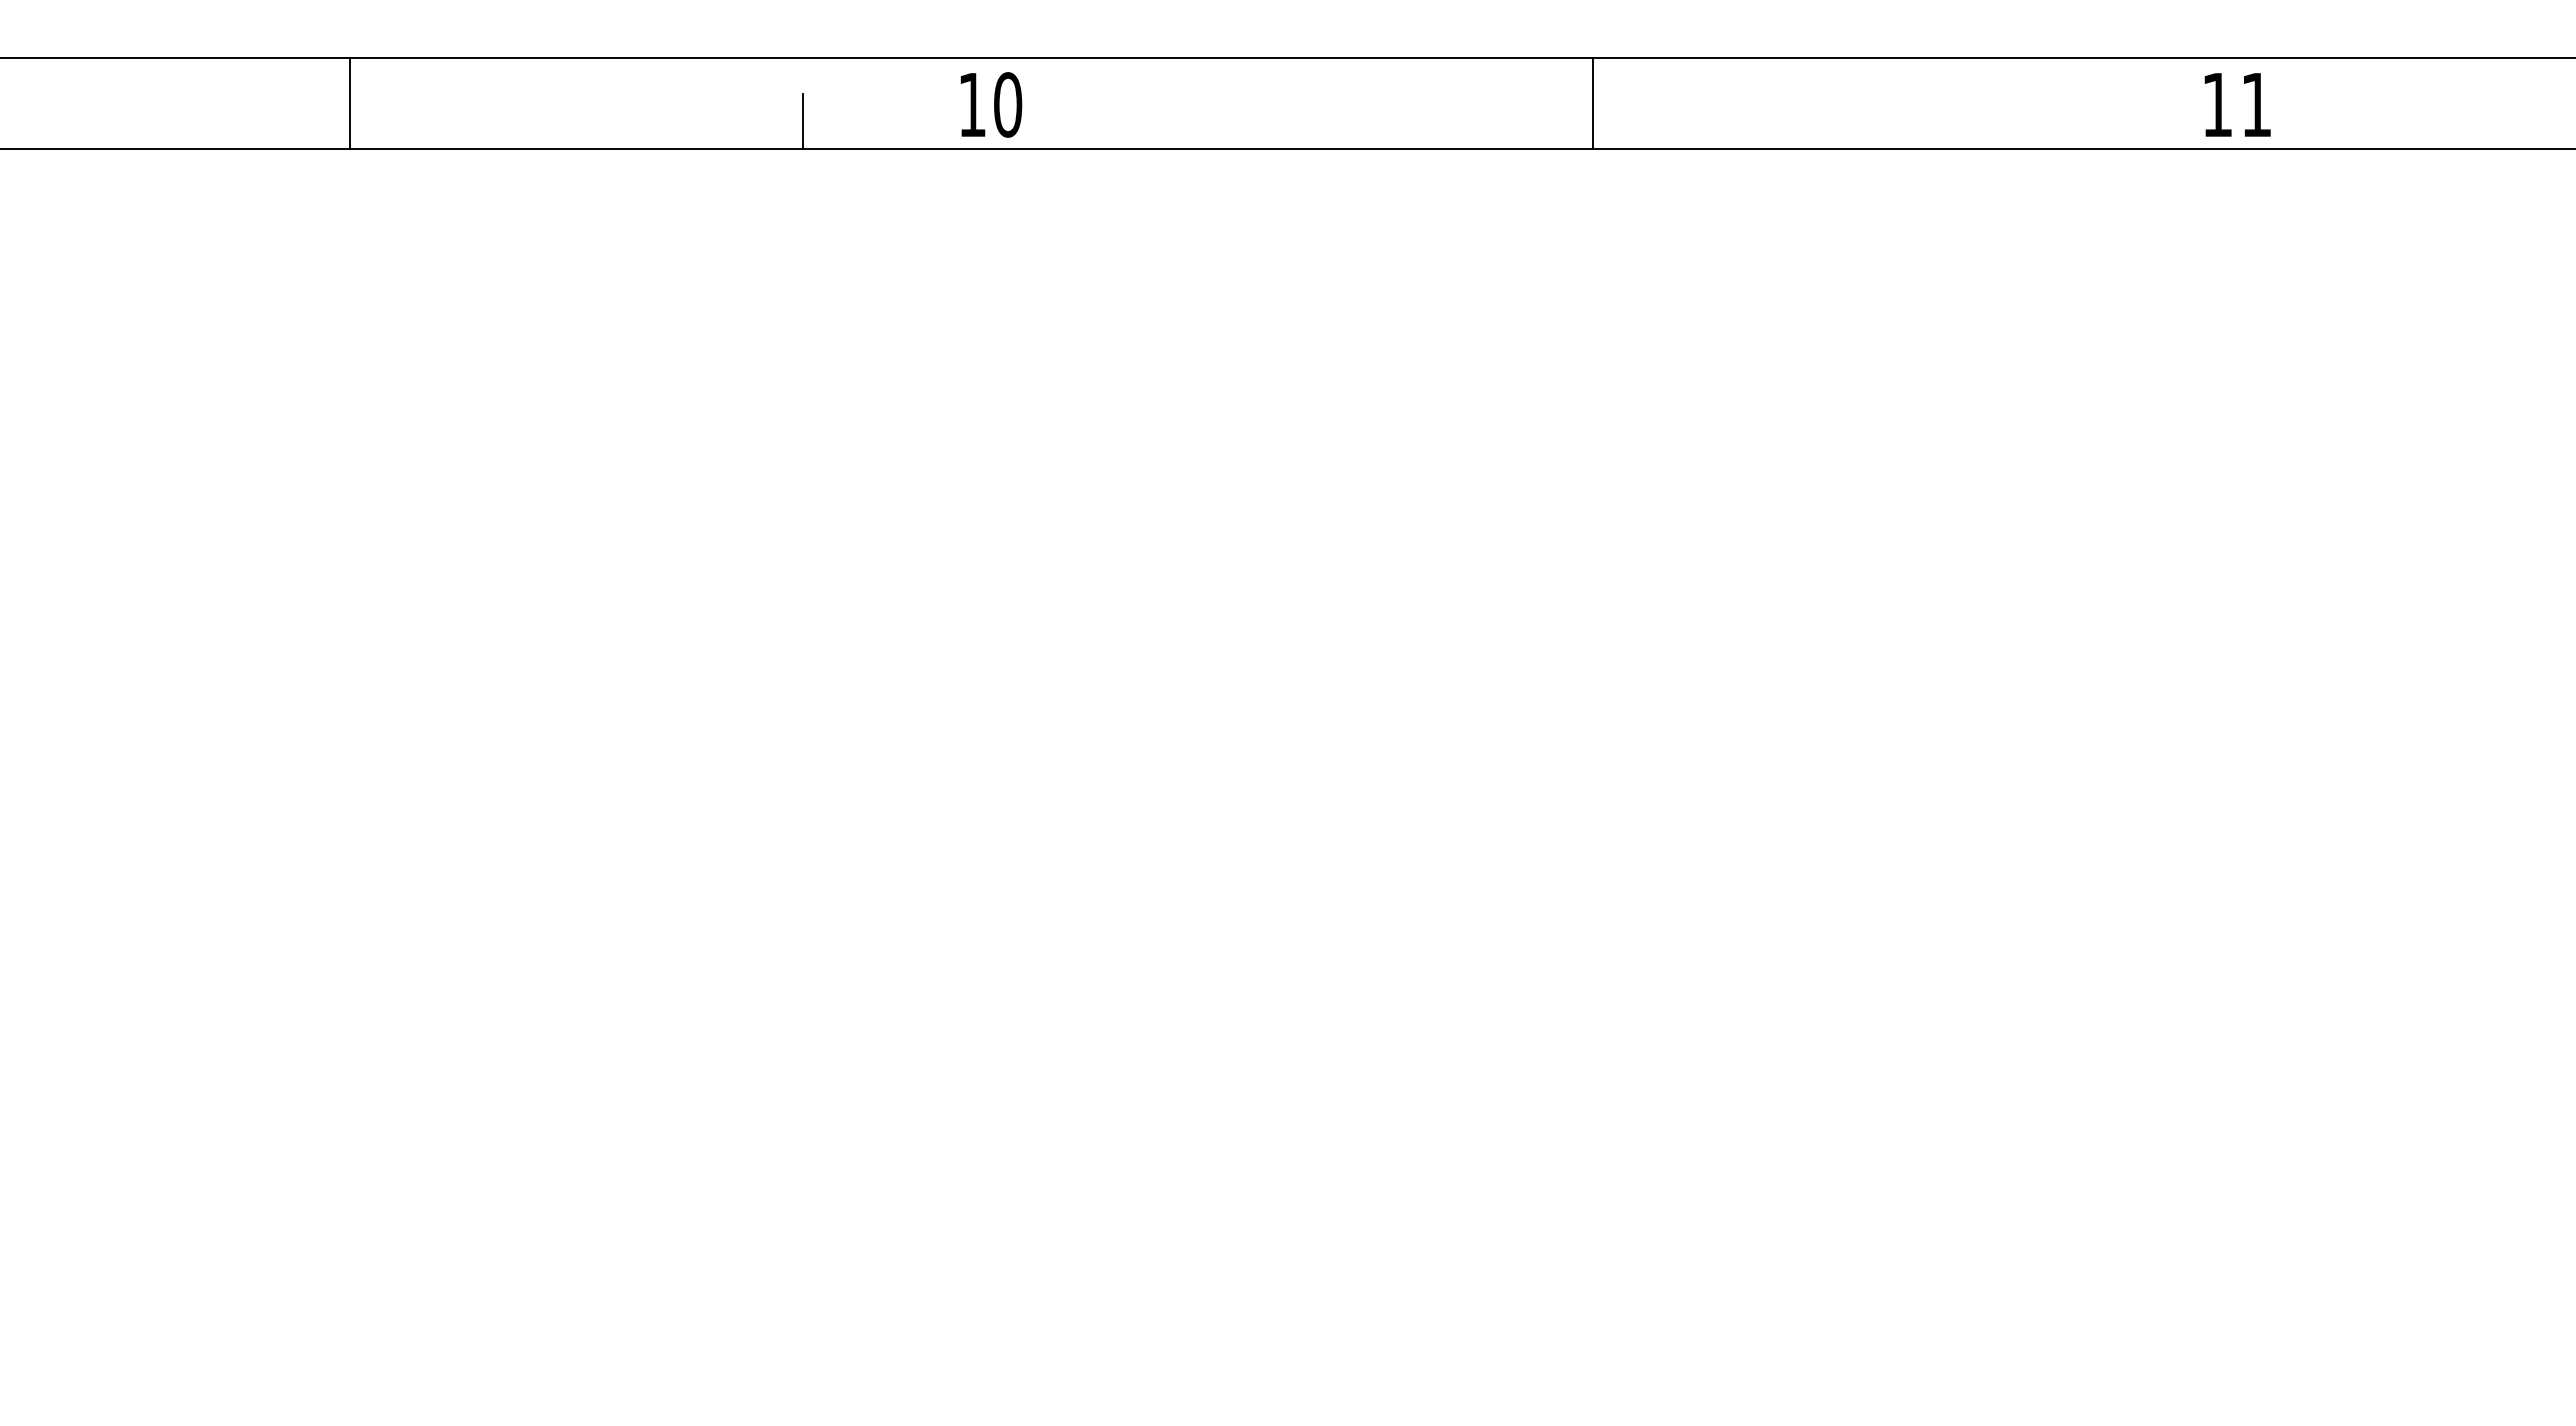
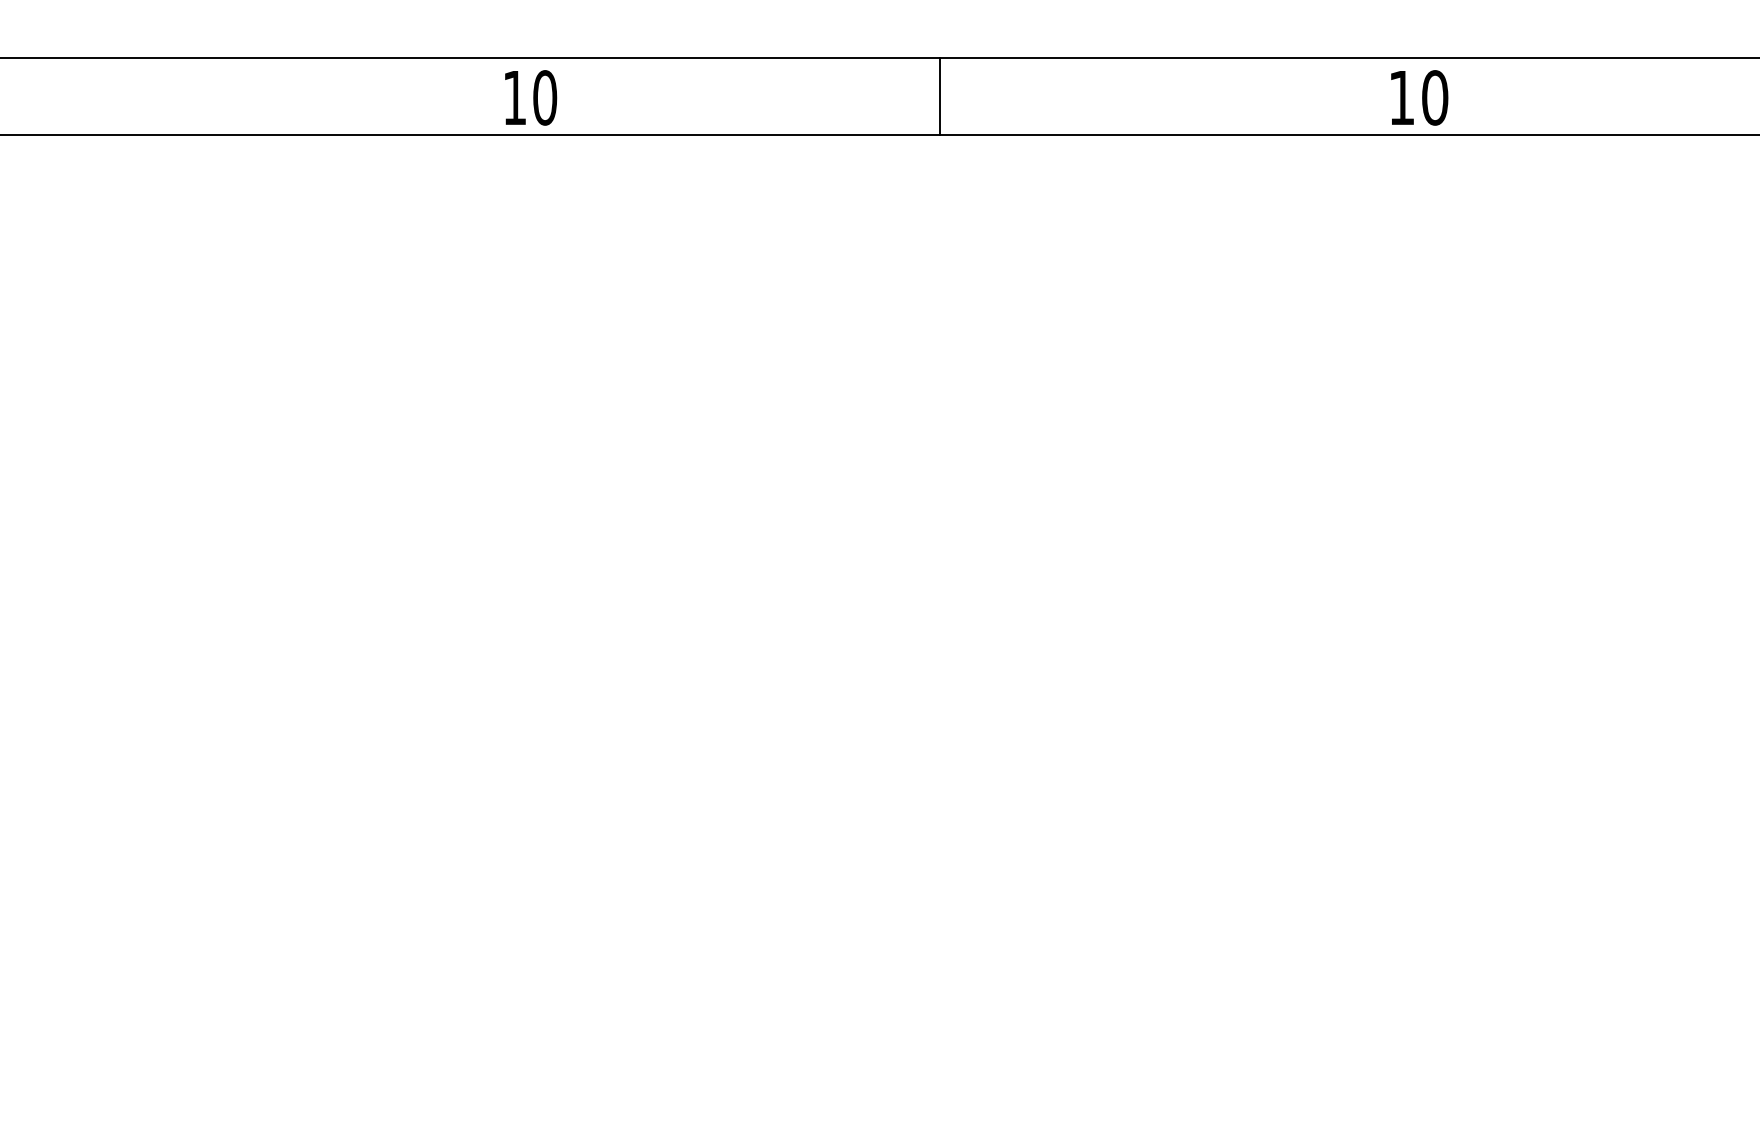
line: (1592, 102) -> (939, 95), moved
text: (991, 104) -> (531, 97), moved
text: (2256, 104) -> (1434, 97), 11 -> 10
line: (802, 121) -> (202, 111), removed

